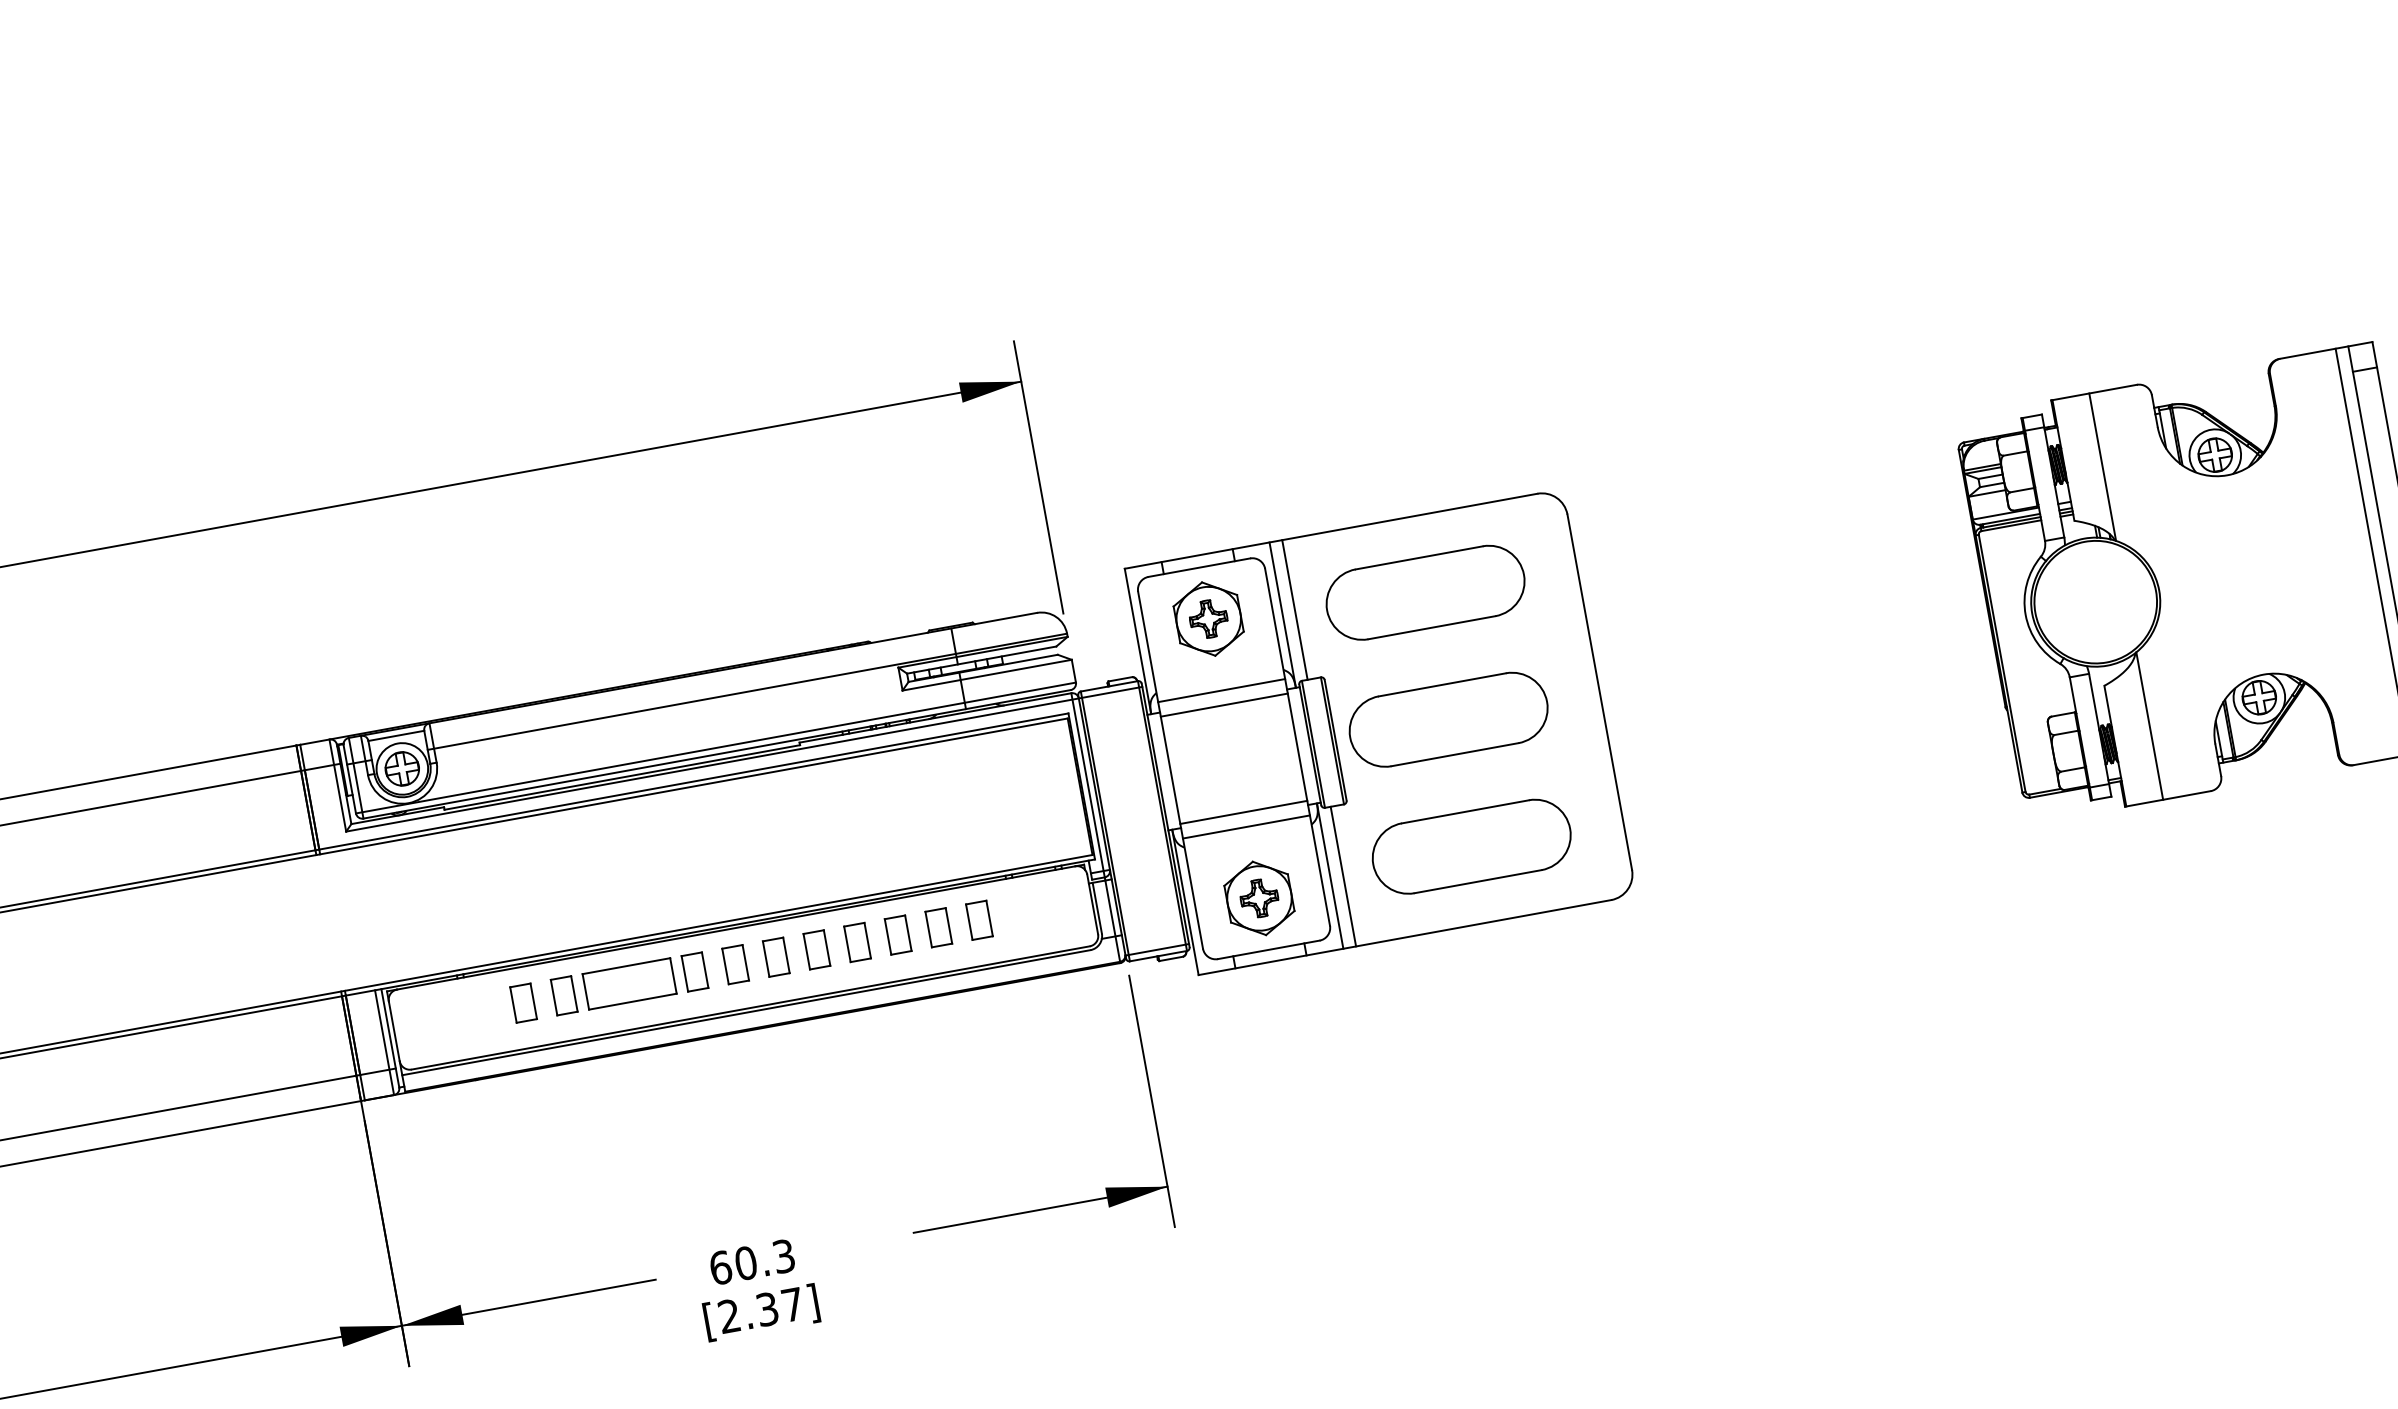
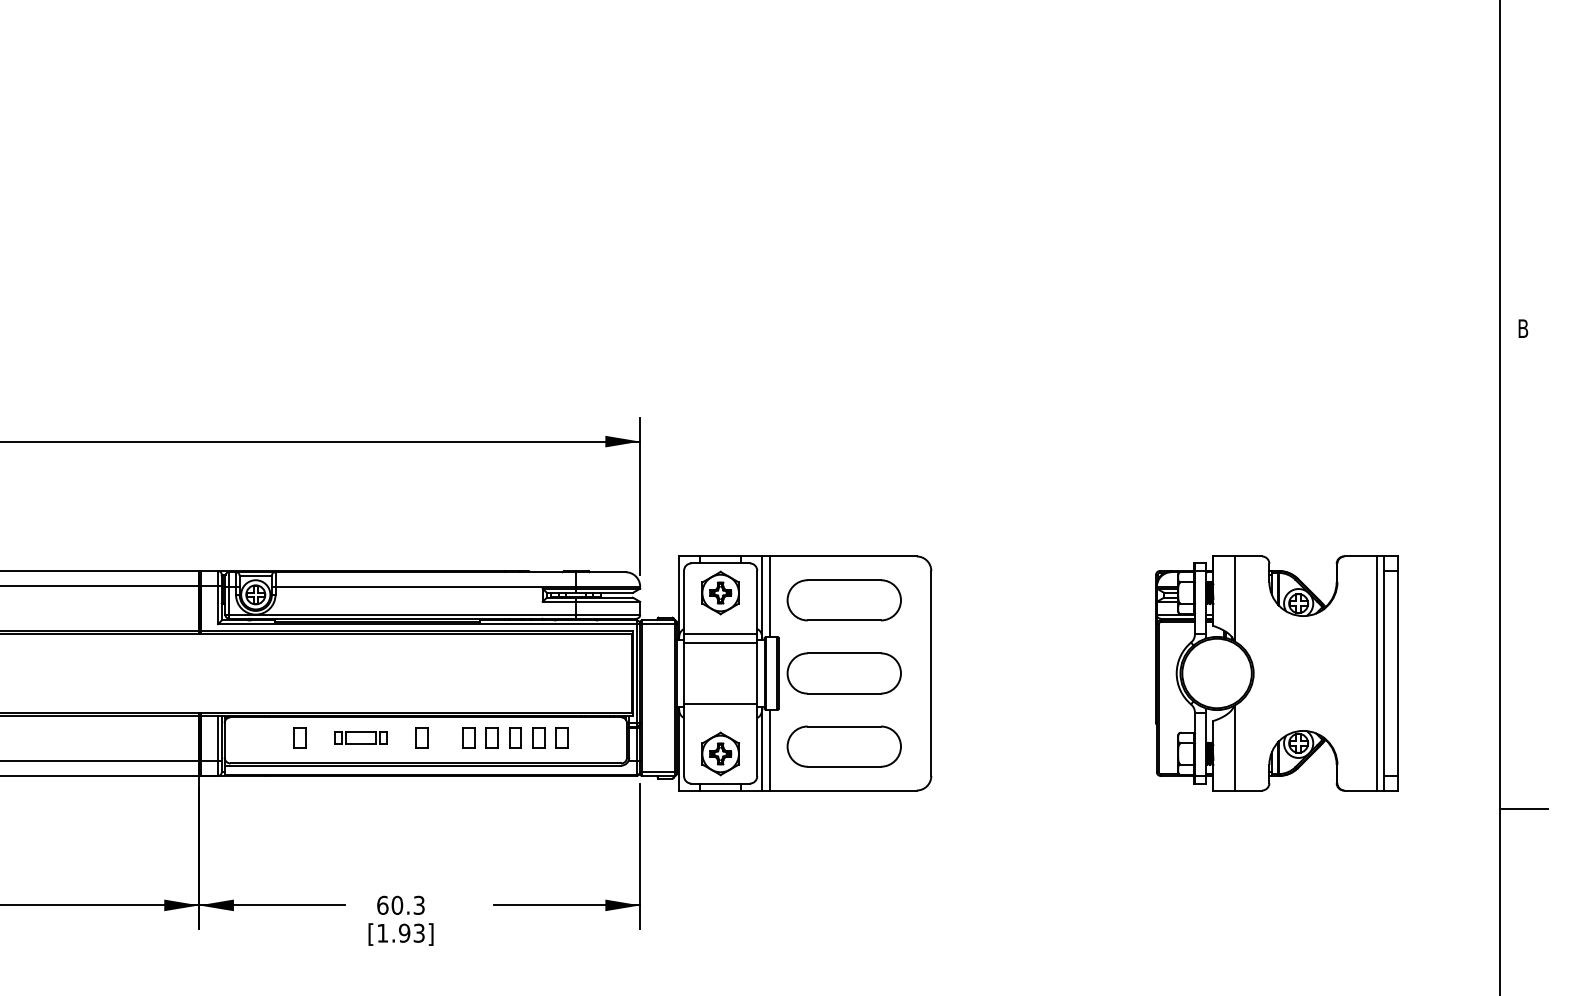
line: (1246, 826) -> (720, 712), removed
part: (774, 956) -> (444, 737), removed
part: (629, 983) -> (360, 737), size x0.6
text: (760, 1309) -> (400, 932), [2.37] -> [1.93]

